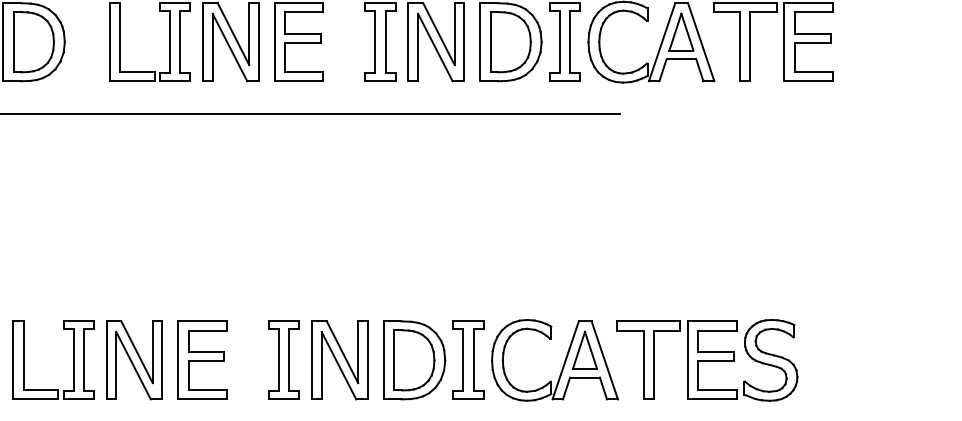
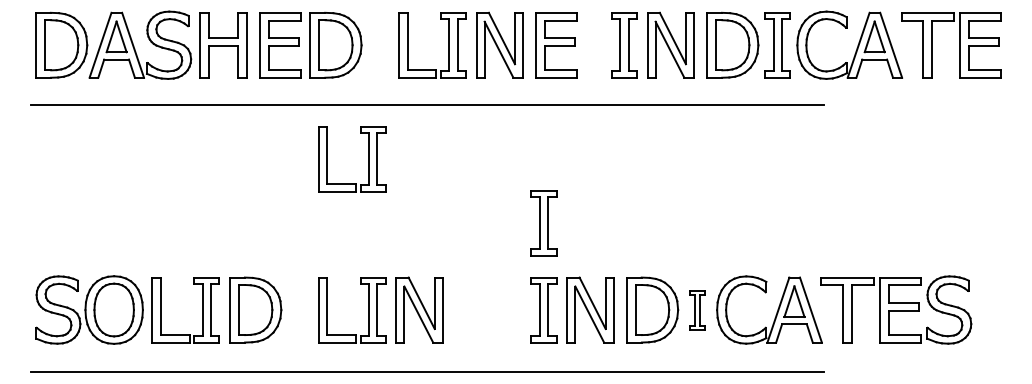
part: (73, 179) -> (368, 159), added
part: (283, 256) -> (543, 223), added
part: (202, 360) -> (476, 310), removed
part: (468, 360) -> (697, 310), size x0.6

